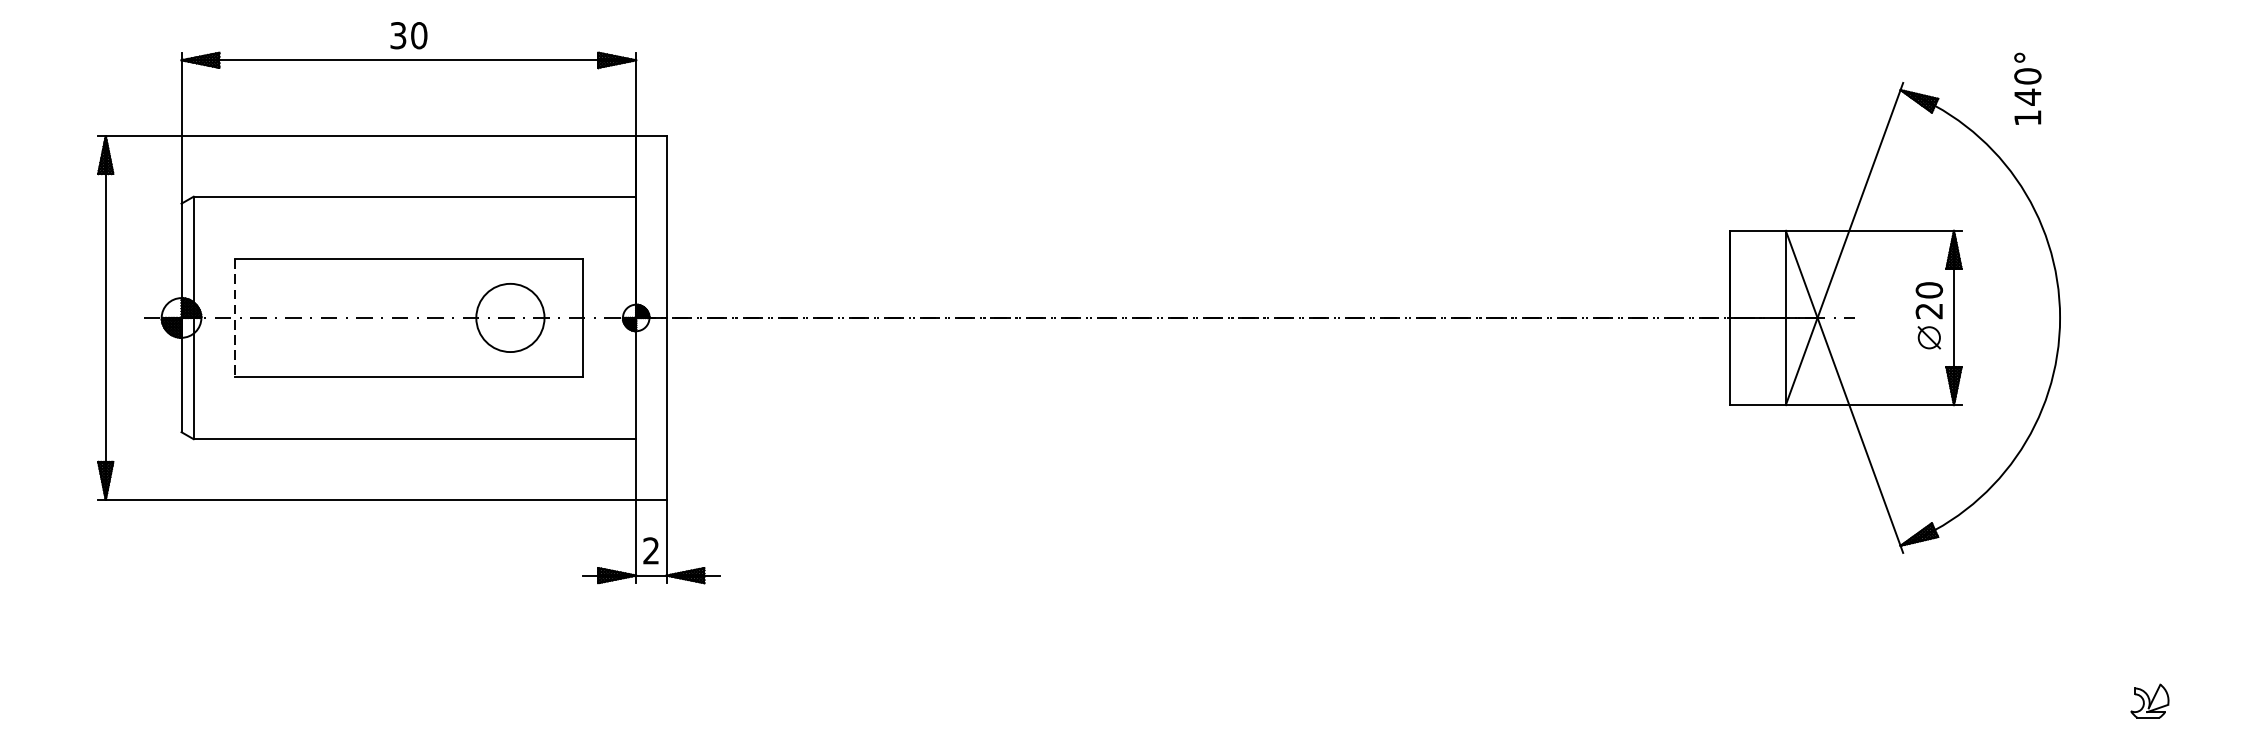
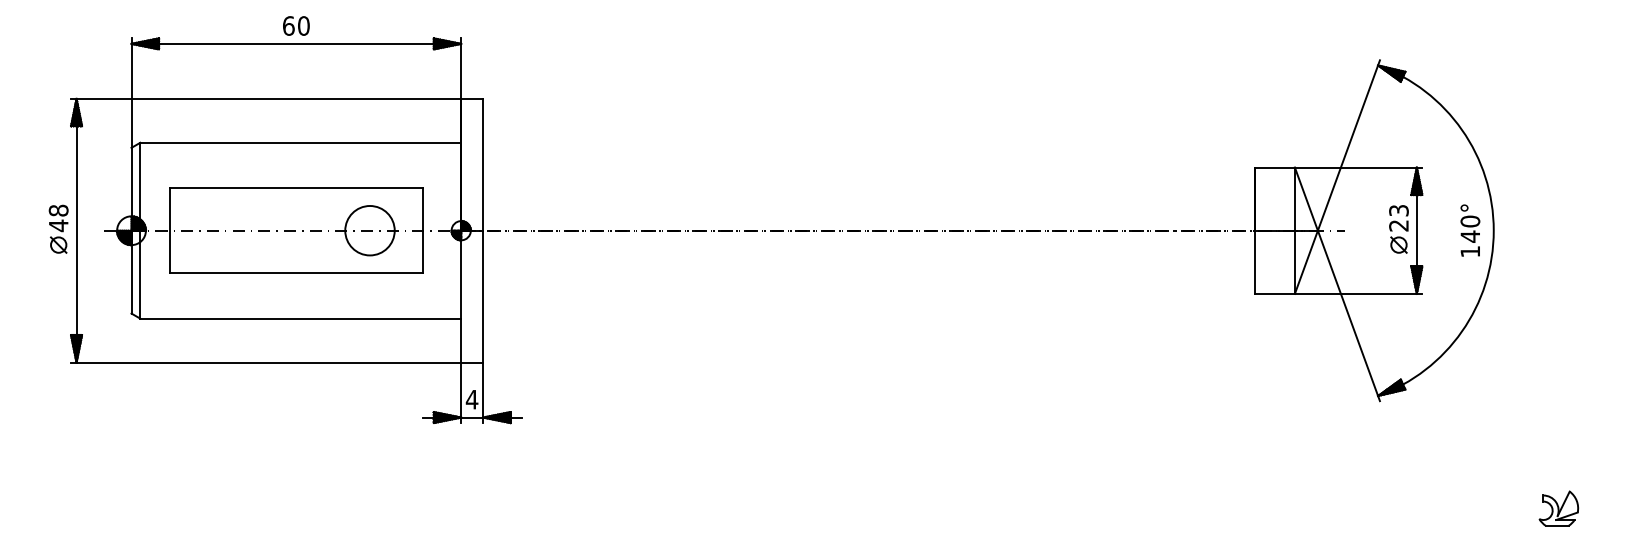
text: (398, 34) -> (288, 25), 30 -> 60
text: (2028, 88) -> (1470, 230), moved
text: (1928, 290) -> (1398, 210), 20 -> 23
part: (80, 314) -> (58, 228), added
line: (233, 317) -> (169, 230), dashed -> solid
text: (650, 550) -> (471, 399), 2 -> 4
part: (2149, 701) -> (1558, 508), size x1.43

